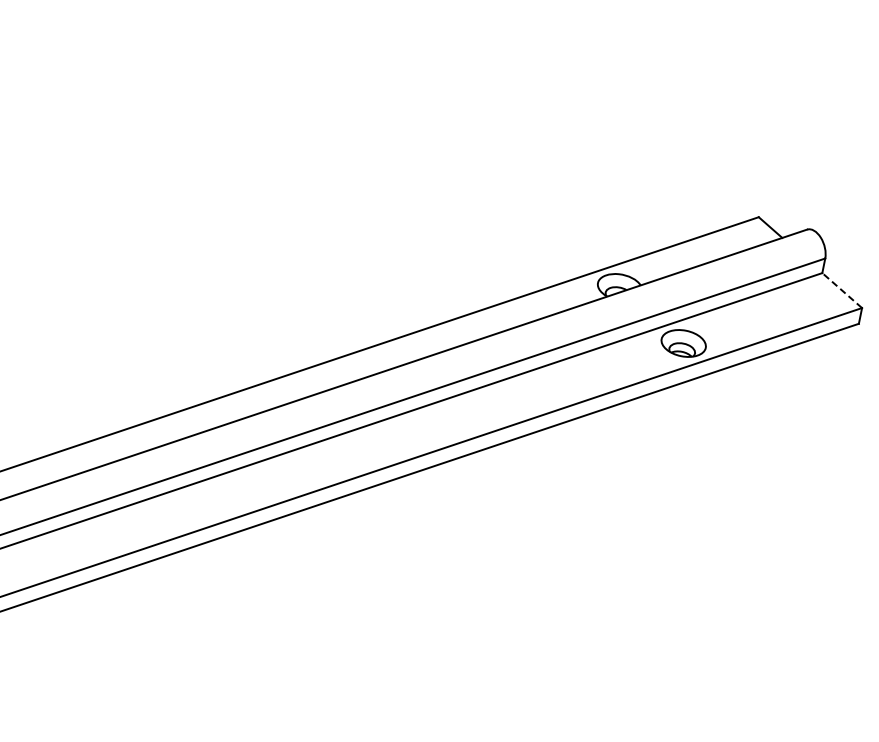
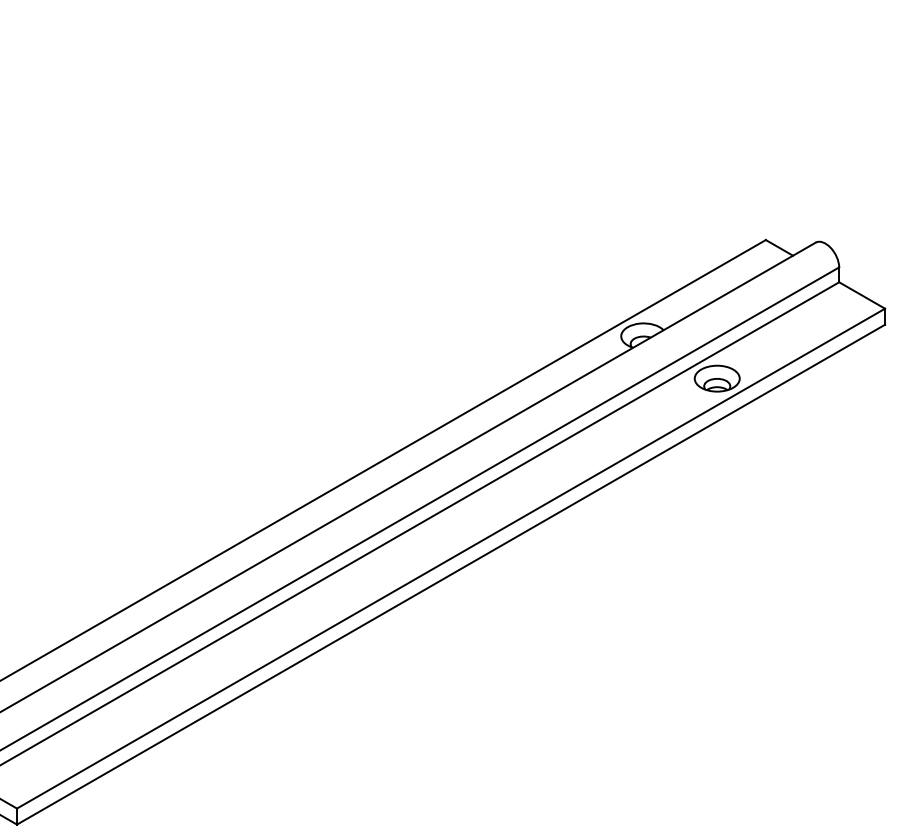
line: (841, 290) -> (861, 295), dashed -> solid

